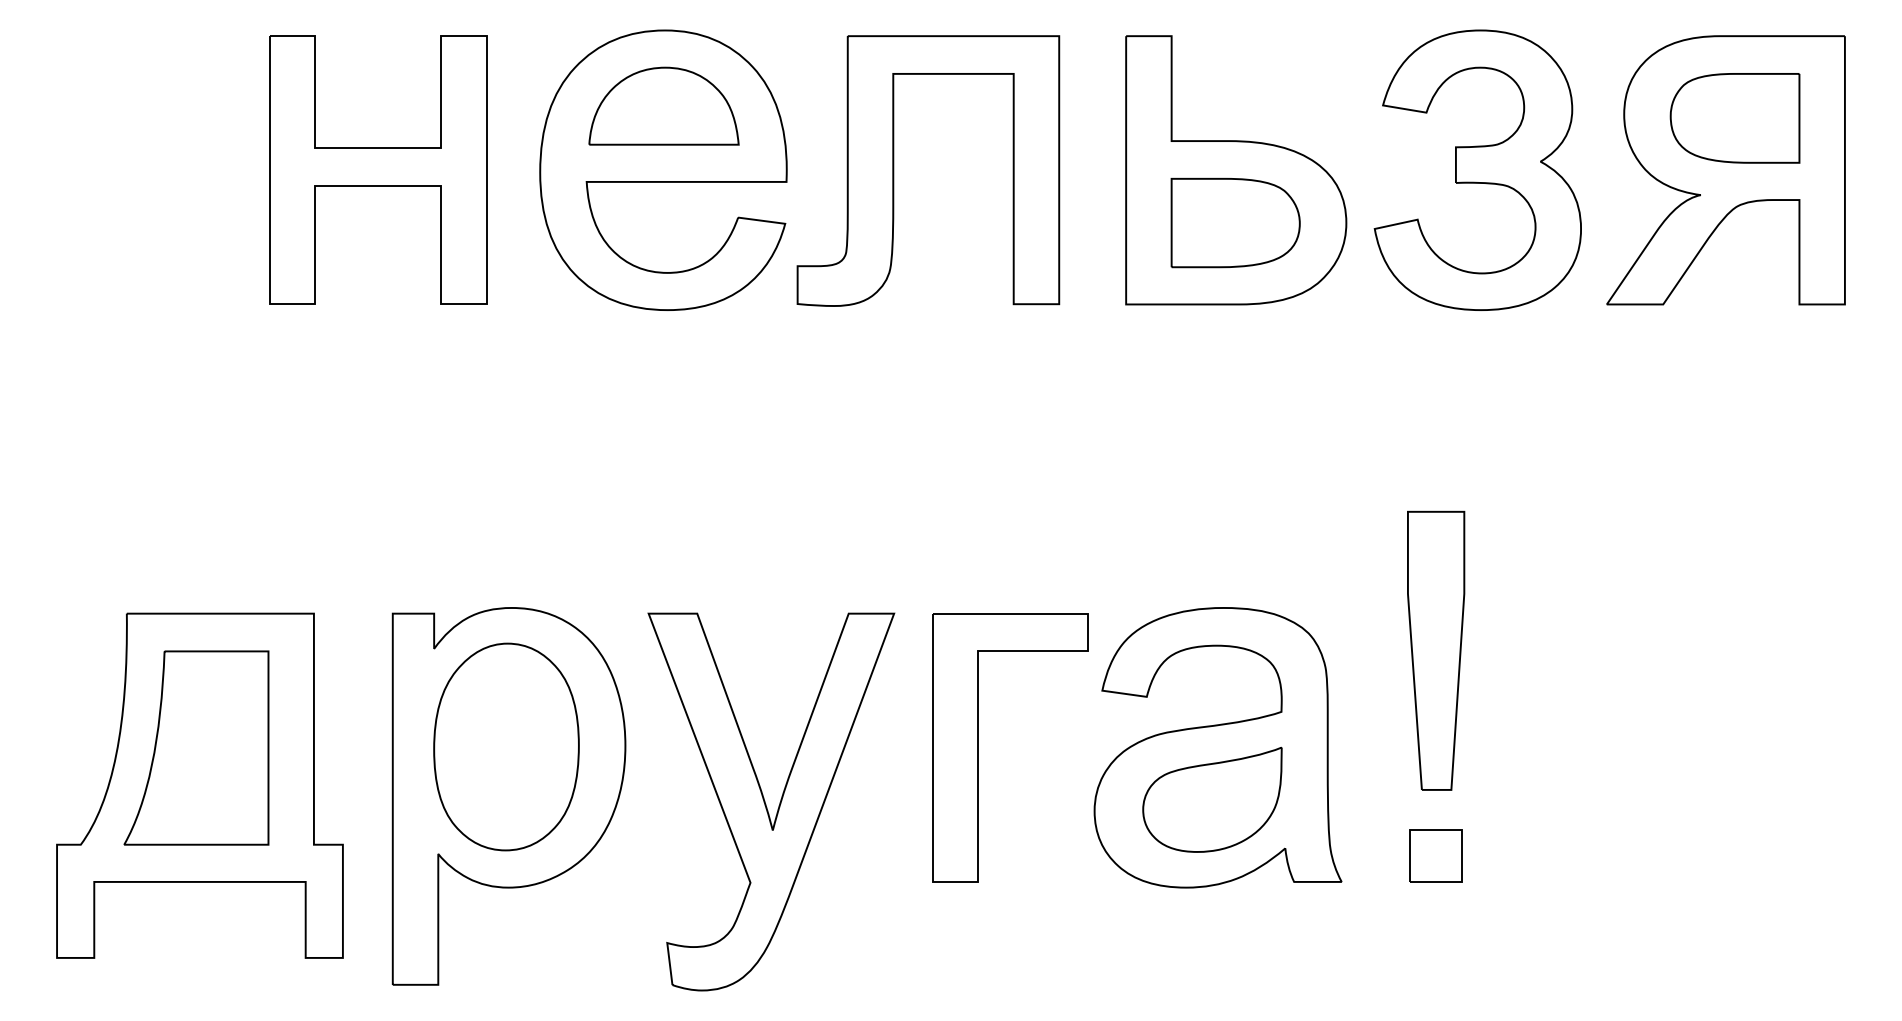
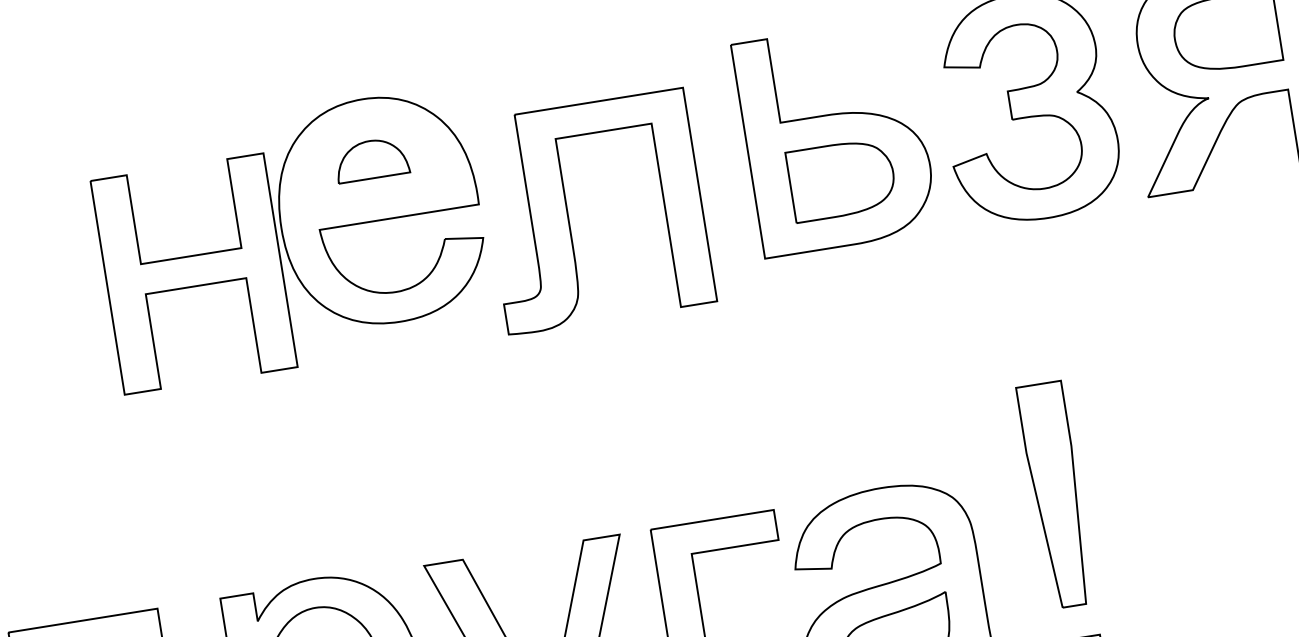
part: (663, 105) -> (371, 159), size x0.6
part: (378, 169) -> (194, 273), moved
part: (894, 170) -> (568, 215), moved

